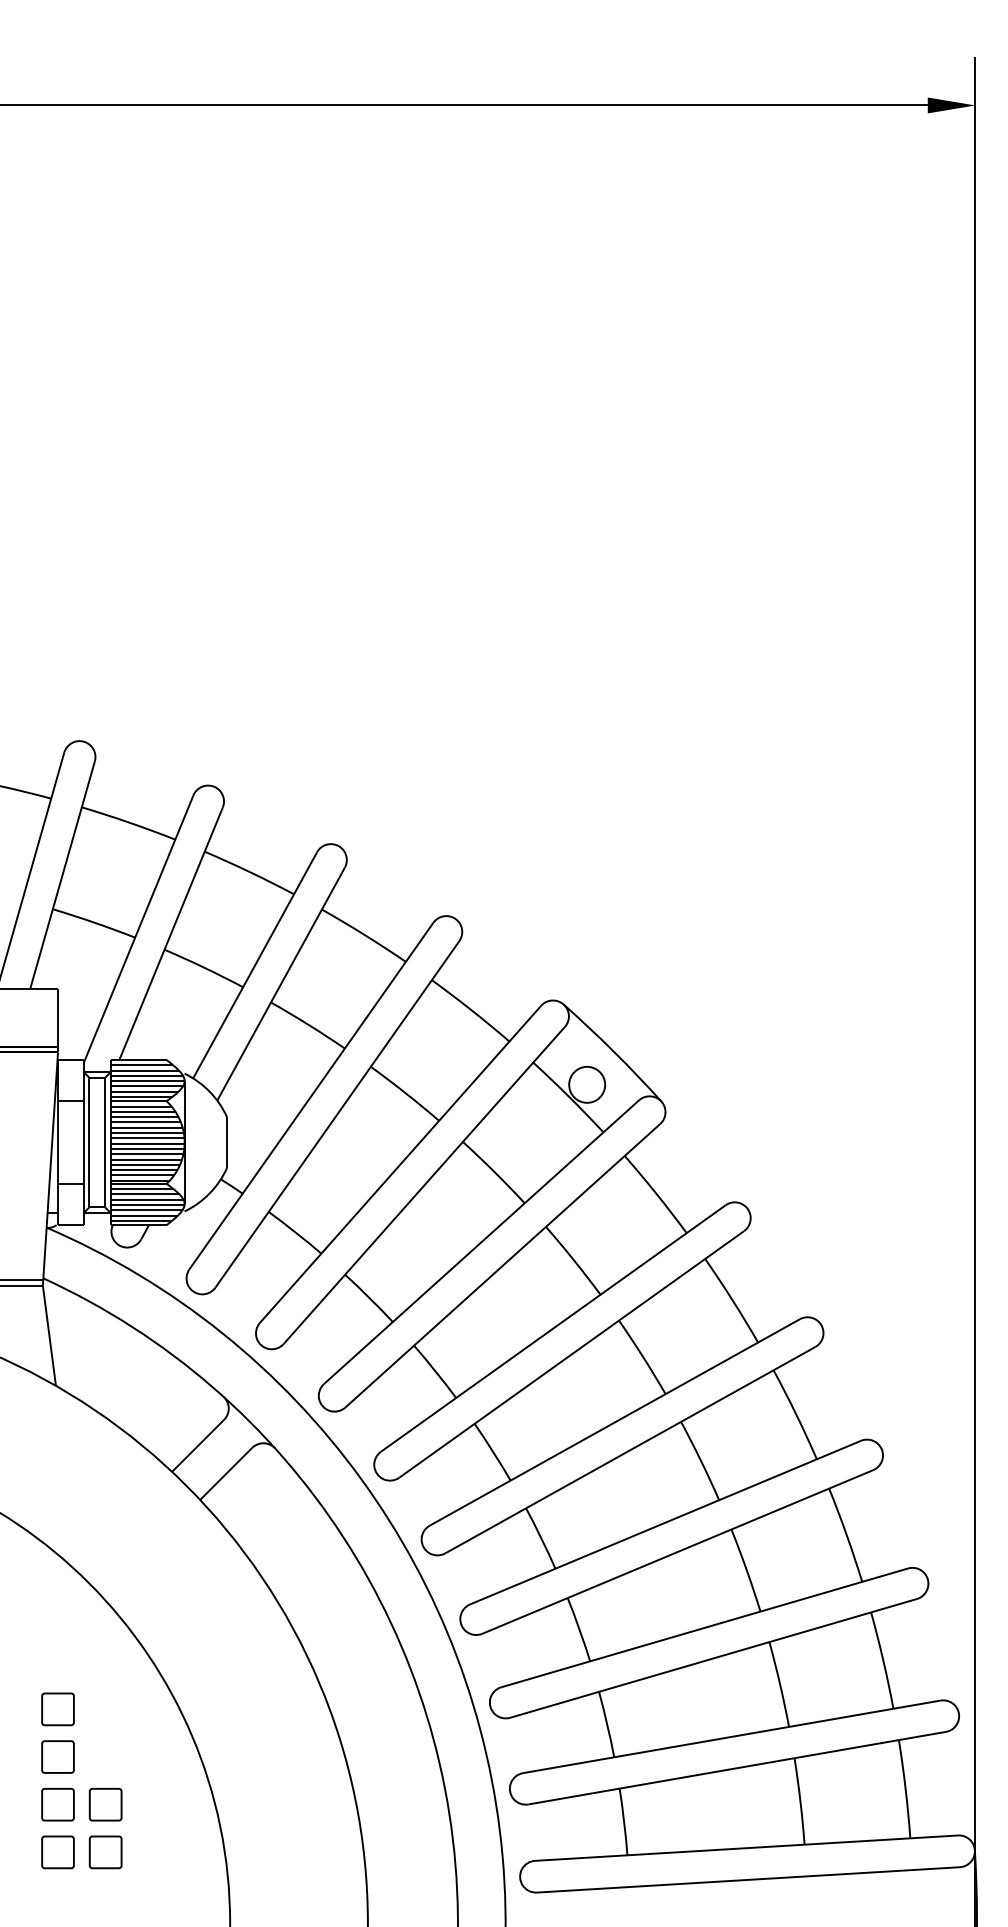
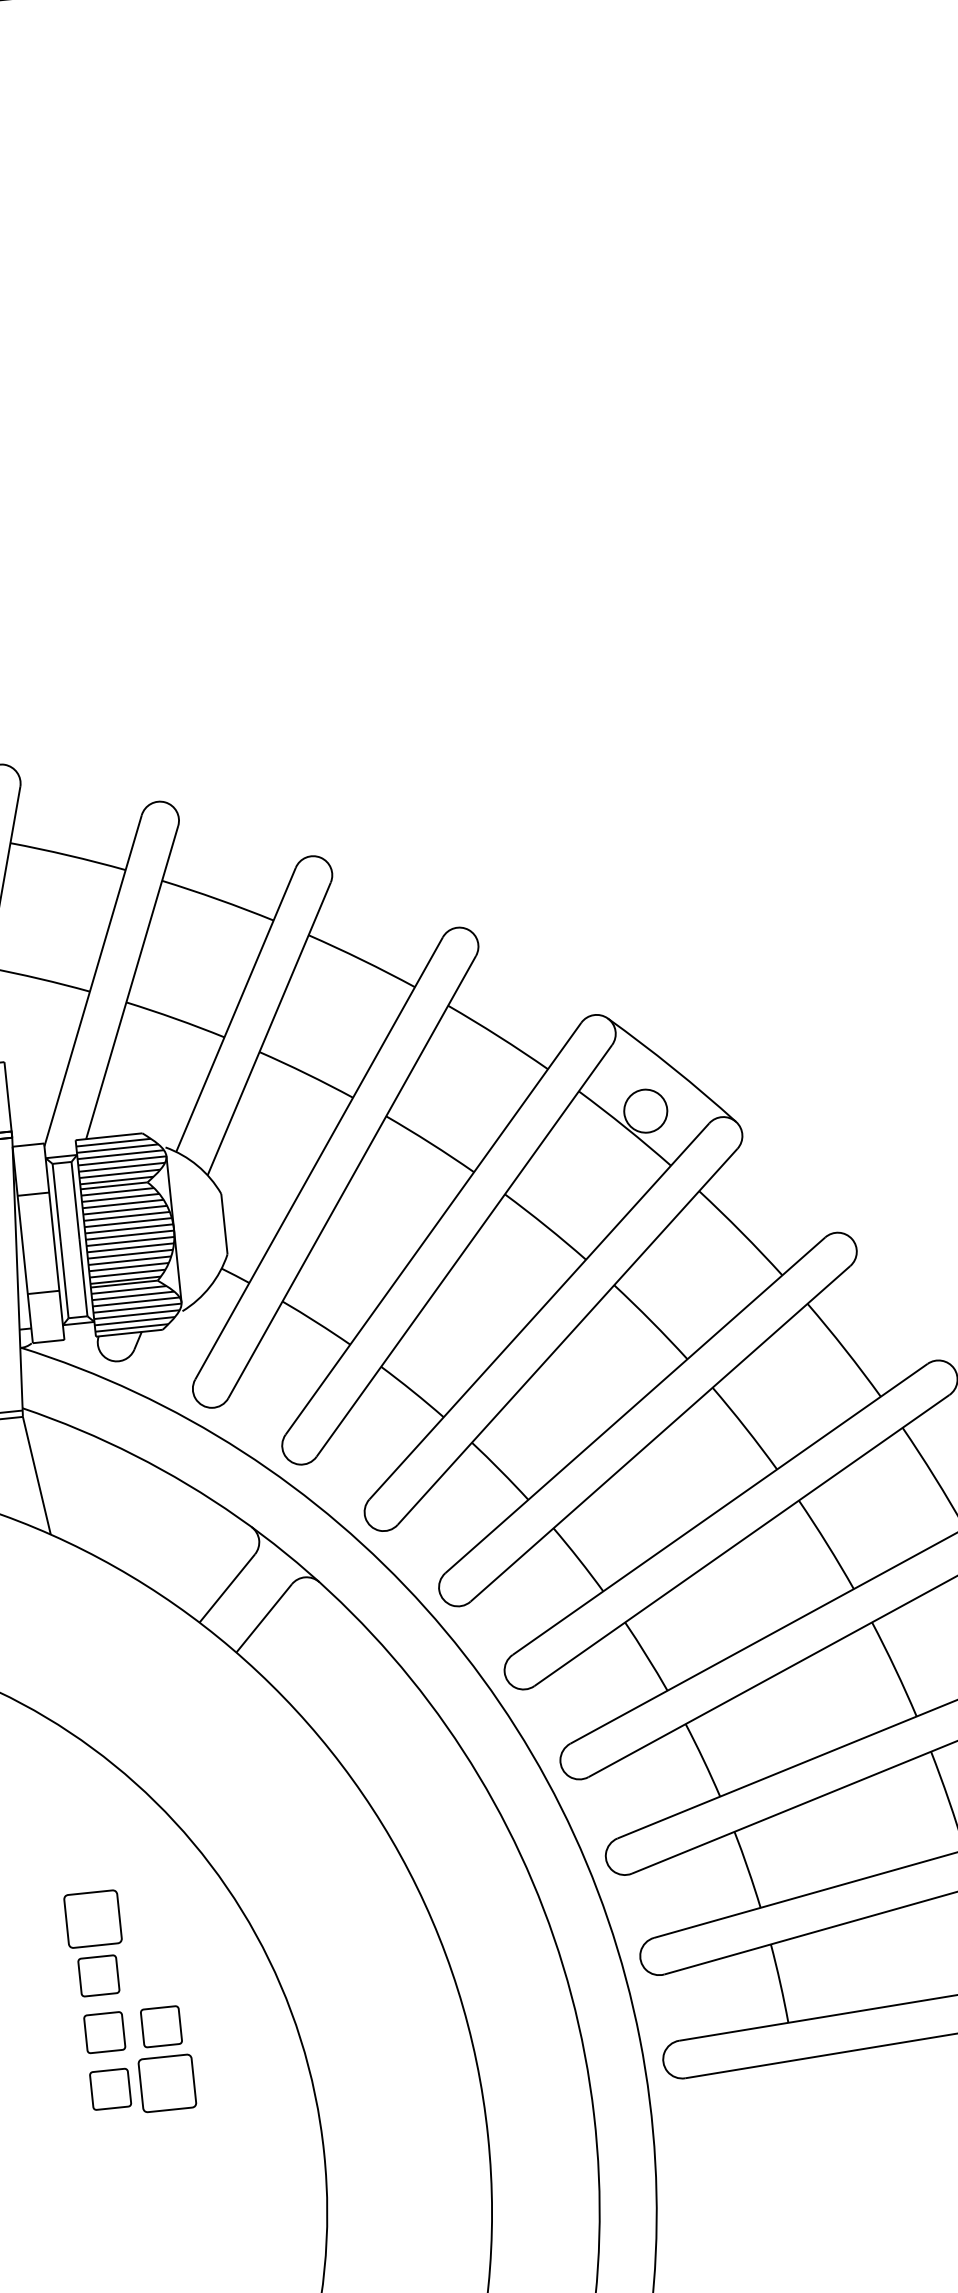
part: (57, 1709) -> (92, 1919), size x1.4
part: (105, 1852) -> (167, 2083), size x1.4

